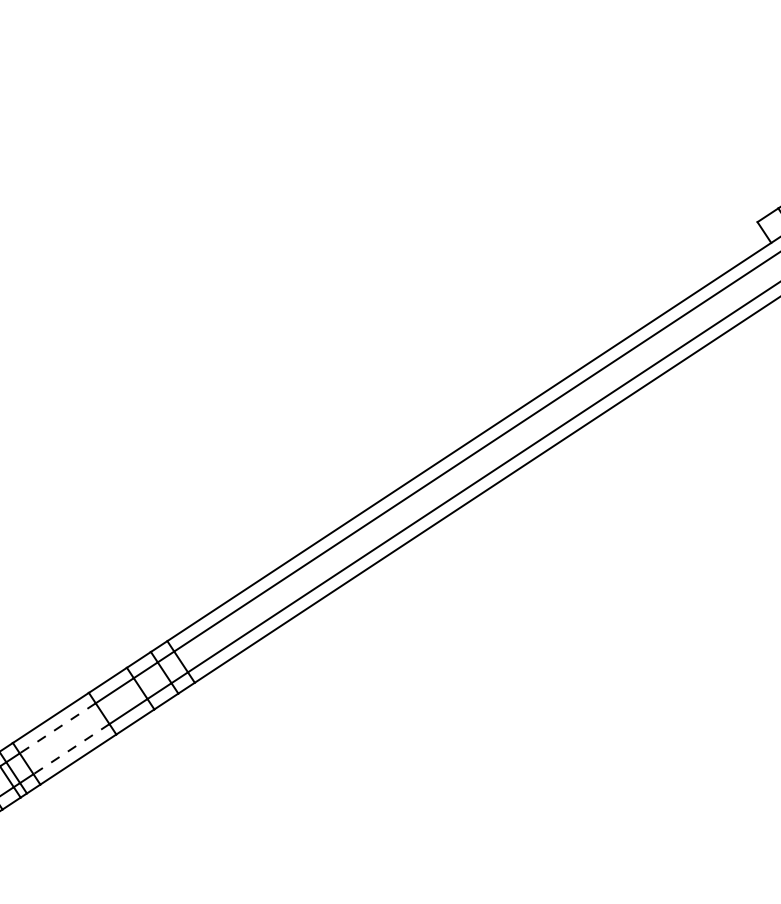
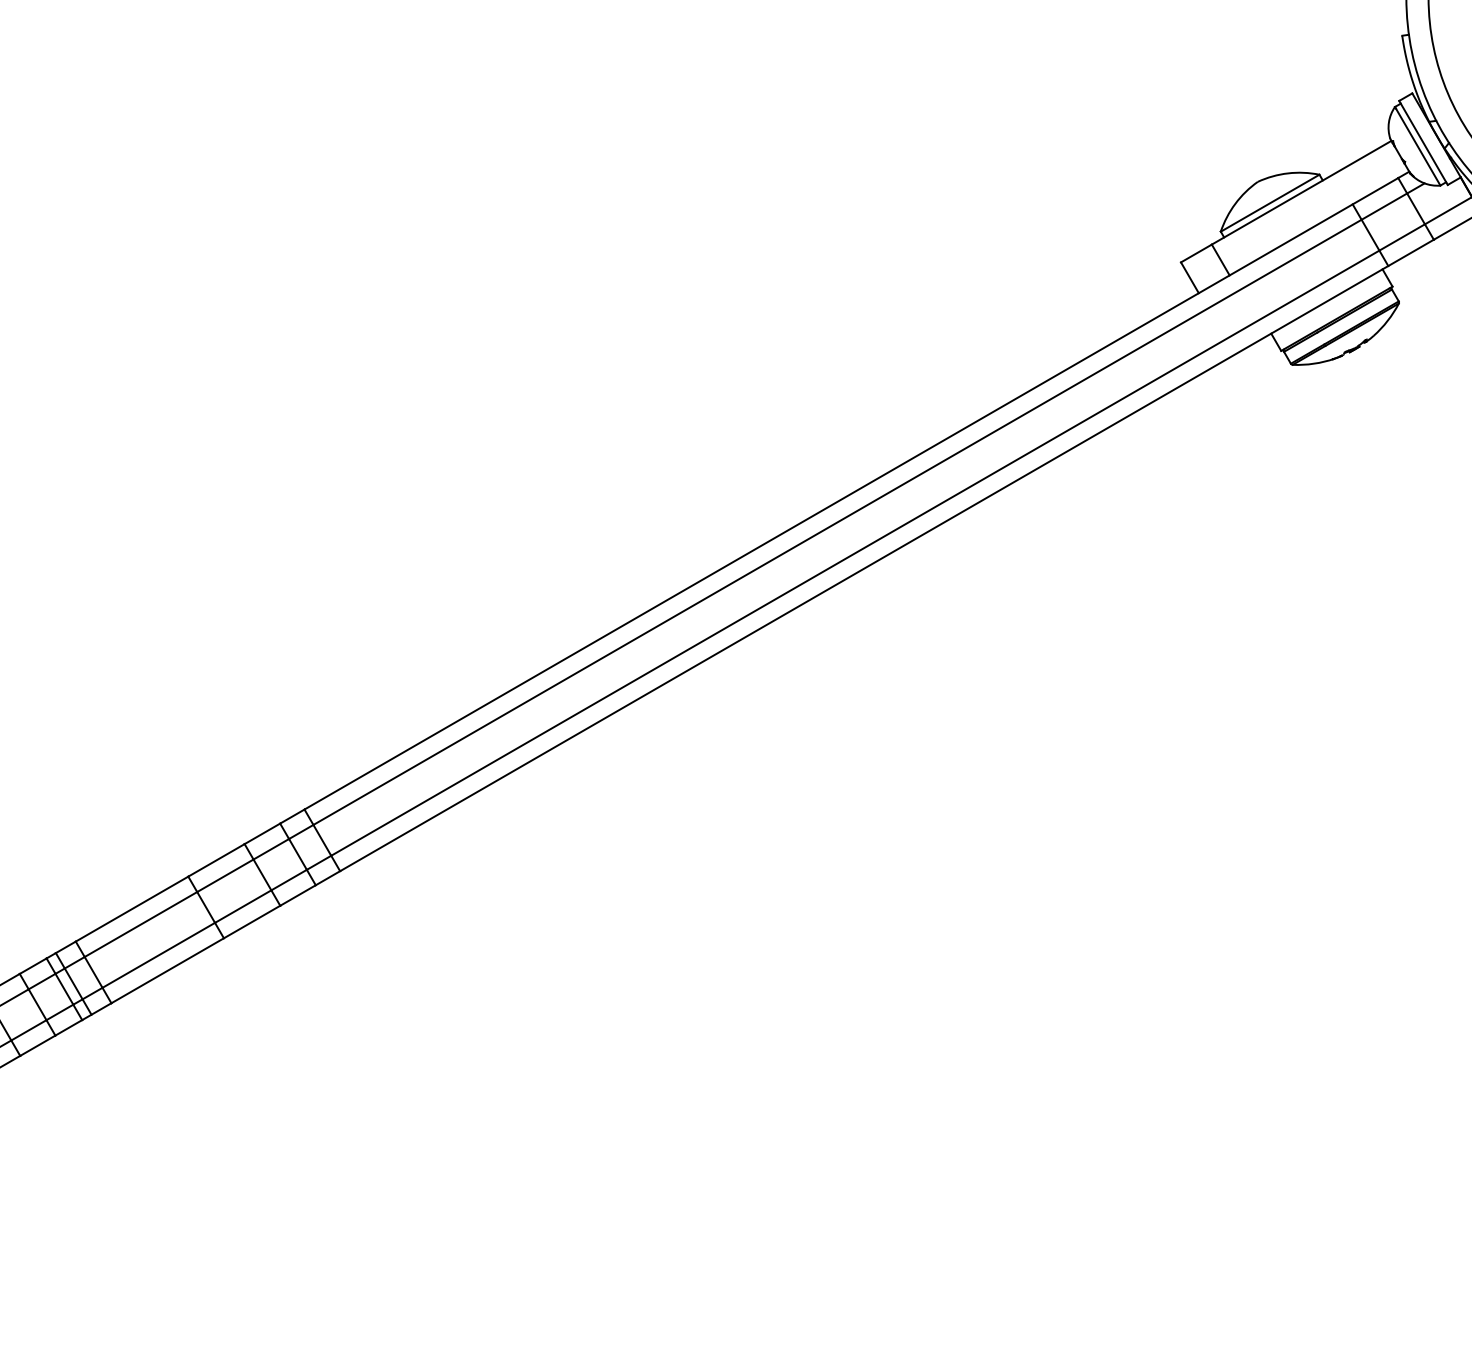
line: (57, 728) -> (140, 924), dashed -> solid
line: (71, 749) -> (158, 955), dashed -> solid

